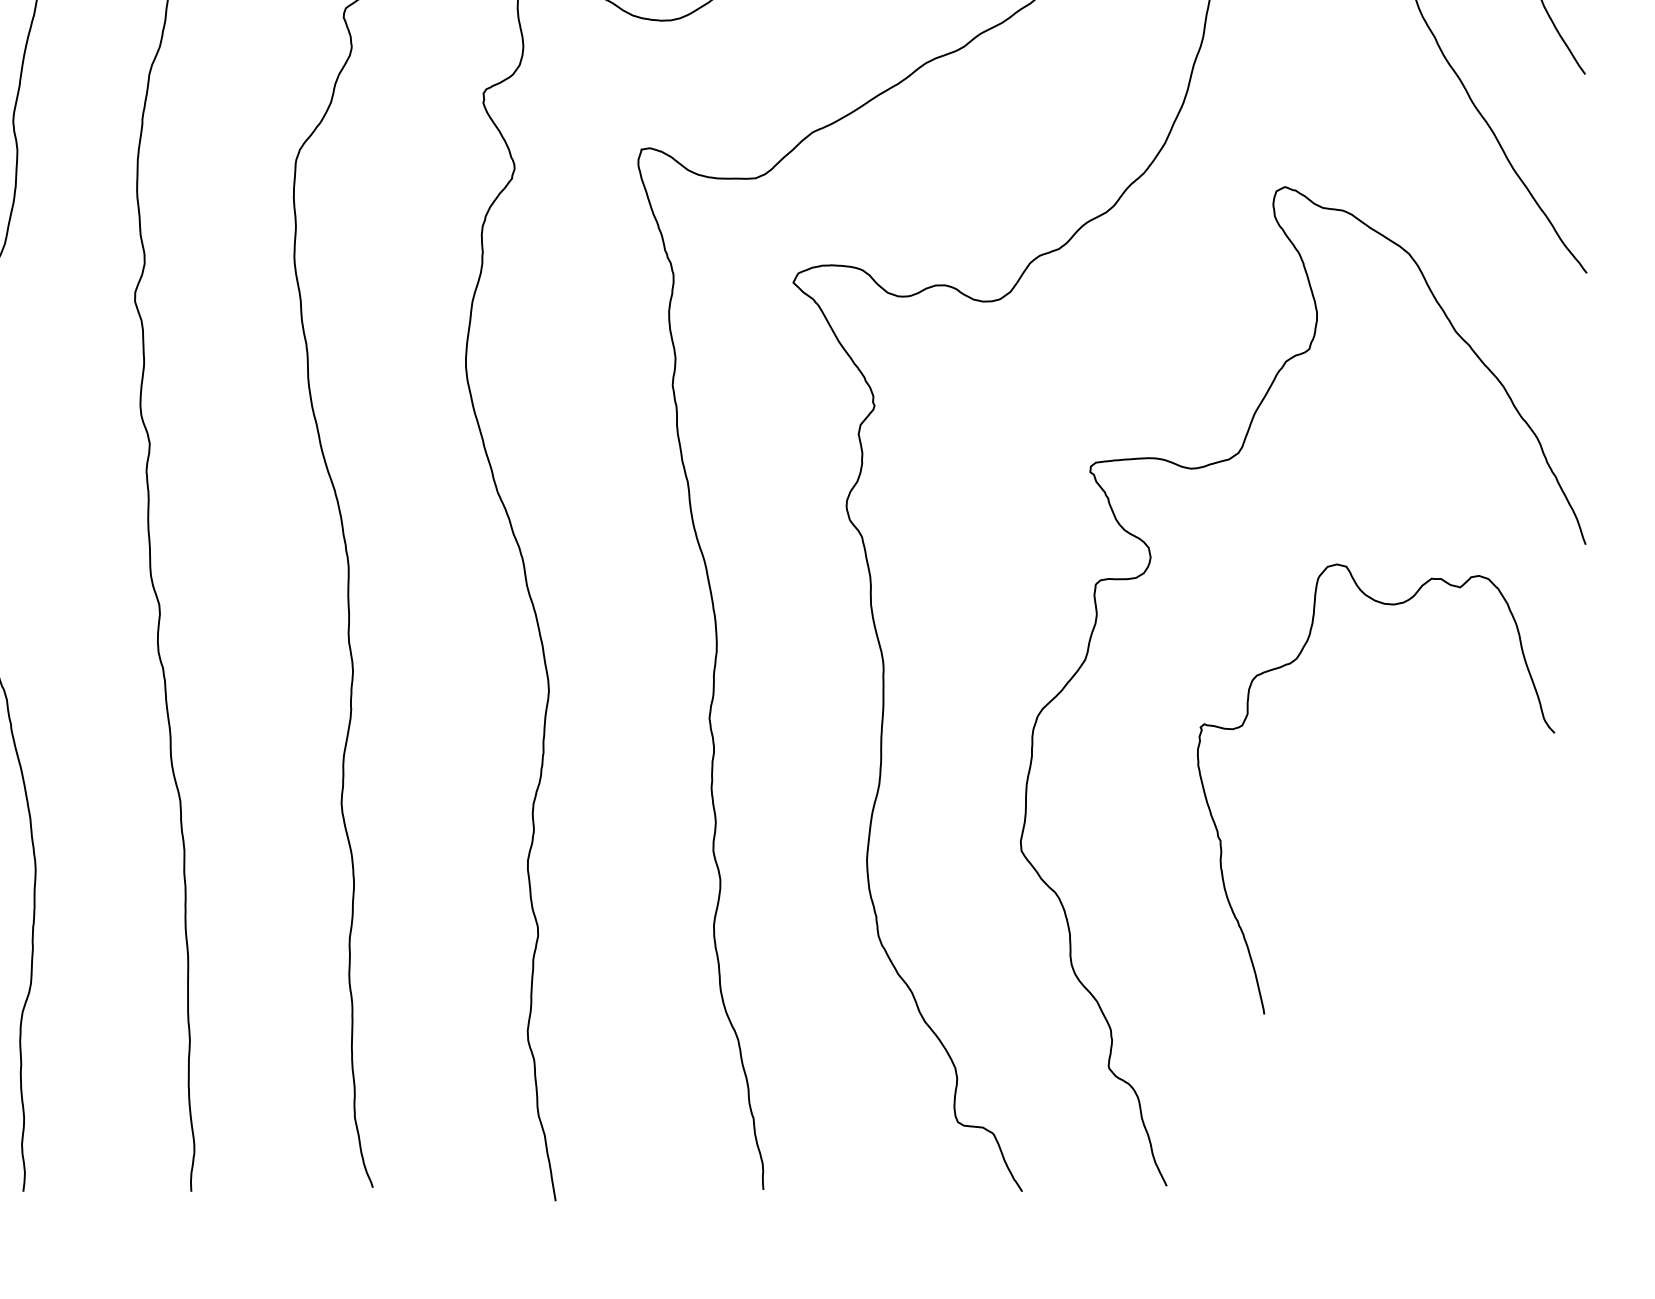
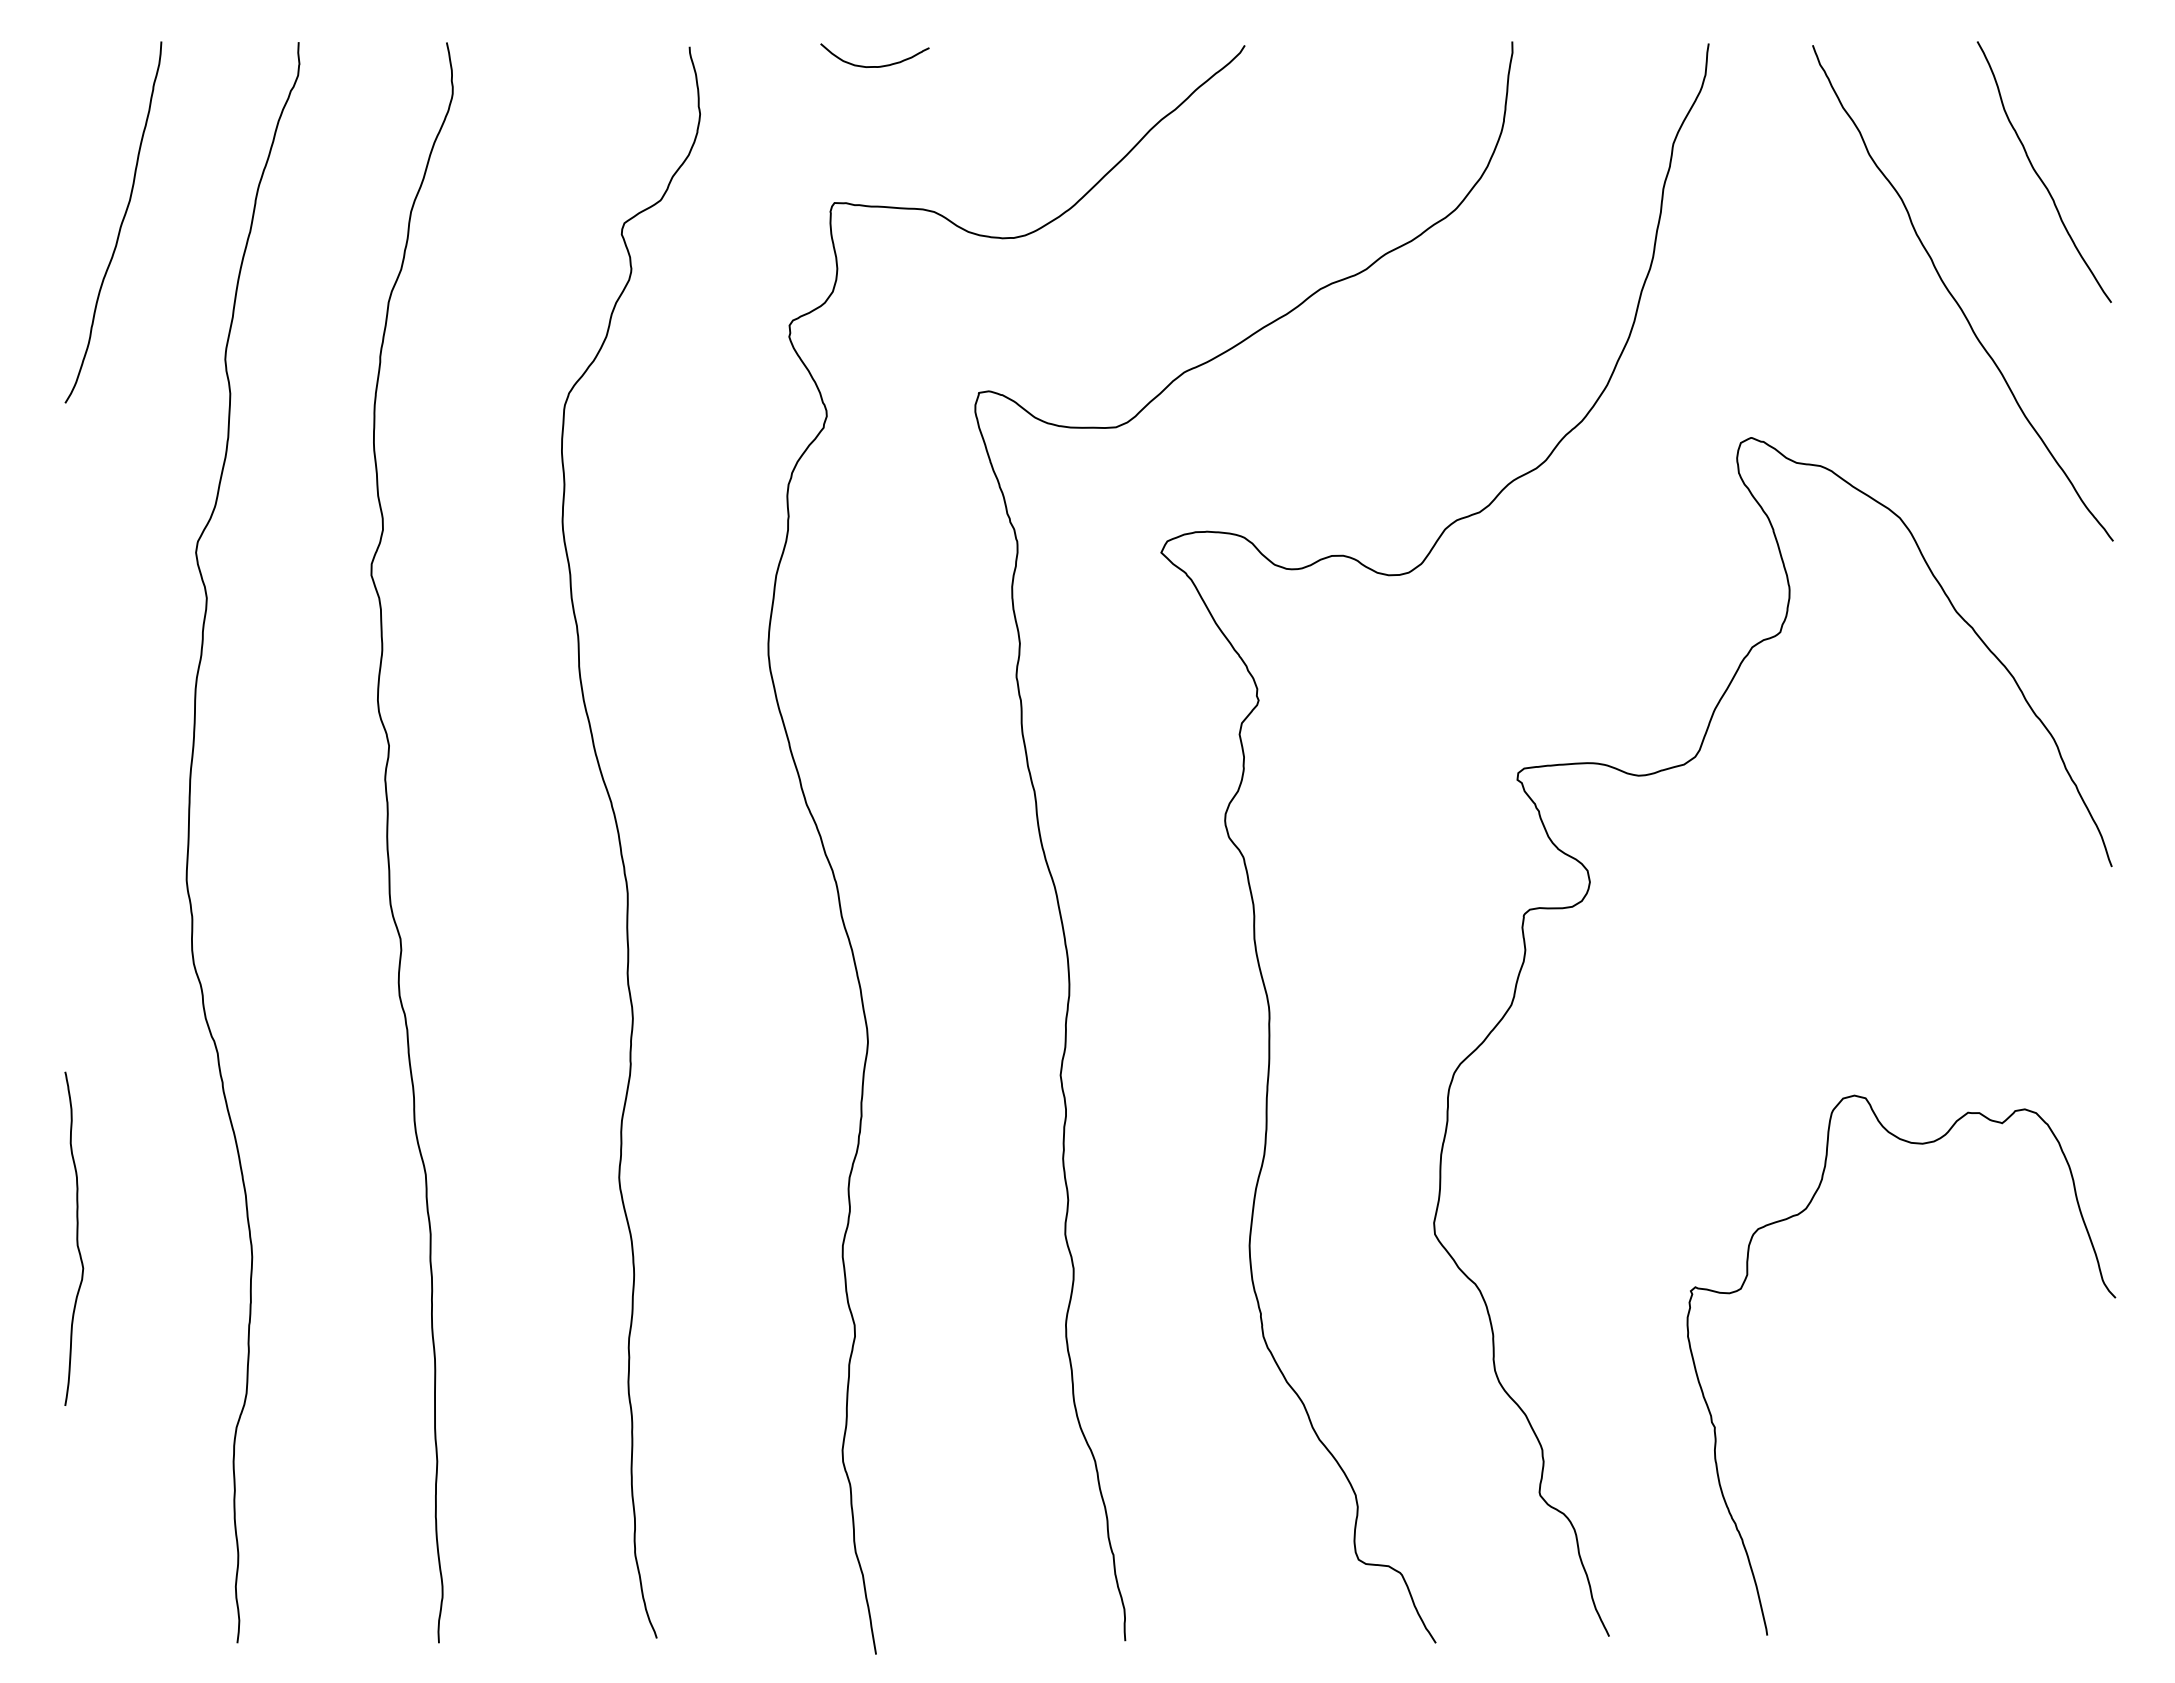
curve: (1244, 722) -> (1743, 1285), moved

